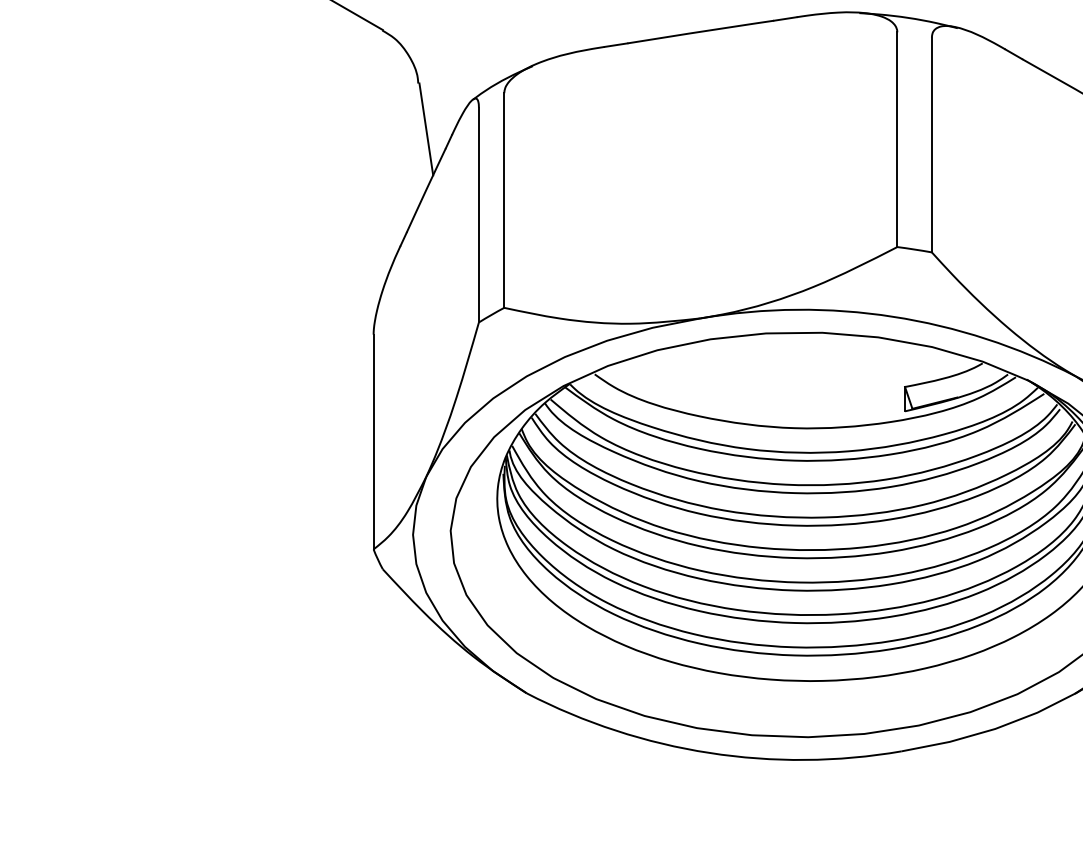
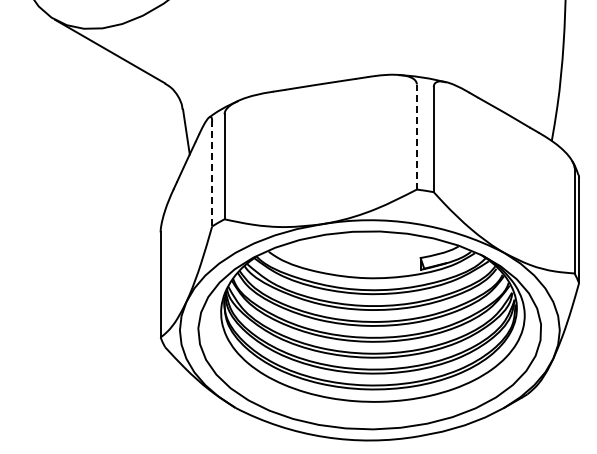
line: (896, 140) -> (416, 137), solid -> dashed
line: (479, 214) -> (212, 173), solid -> dashed

